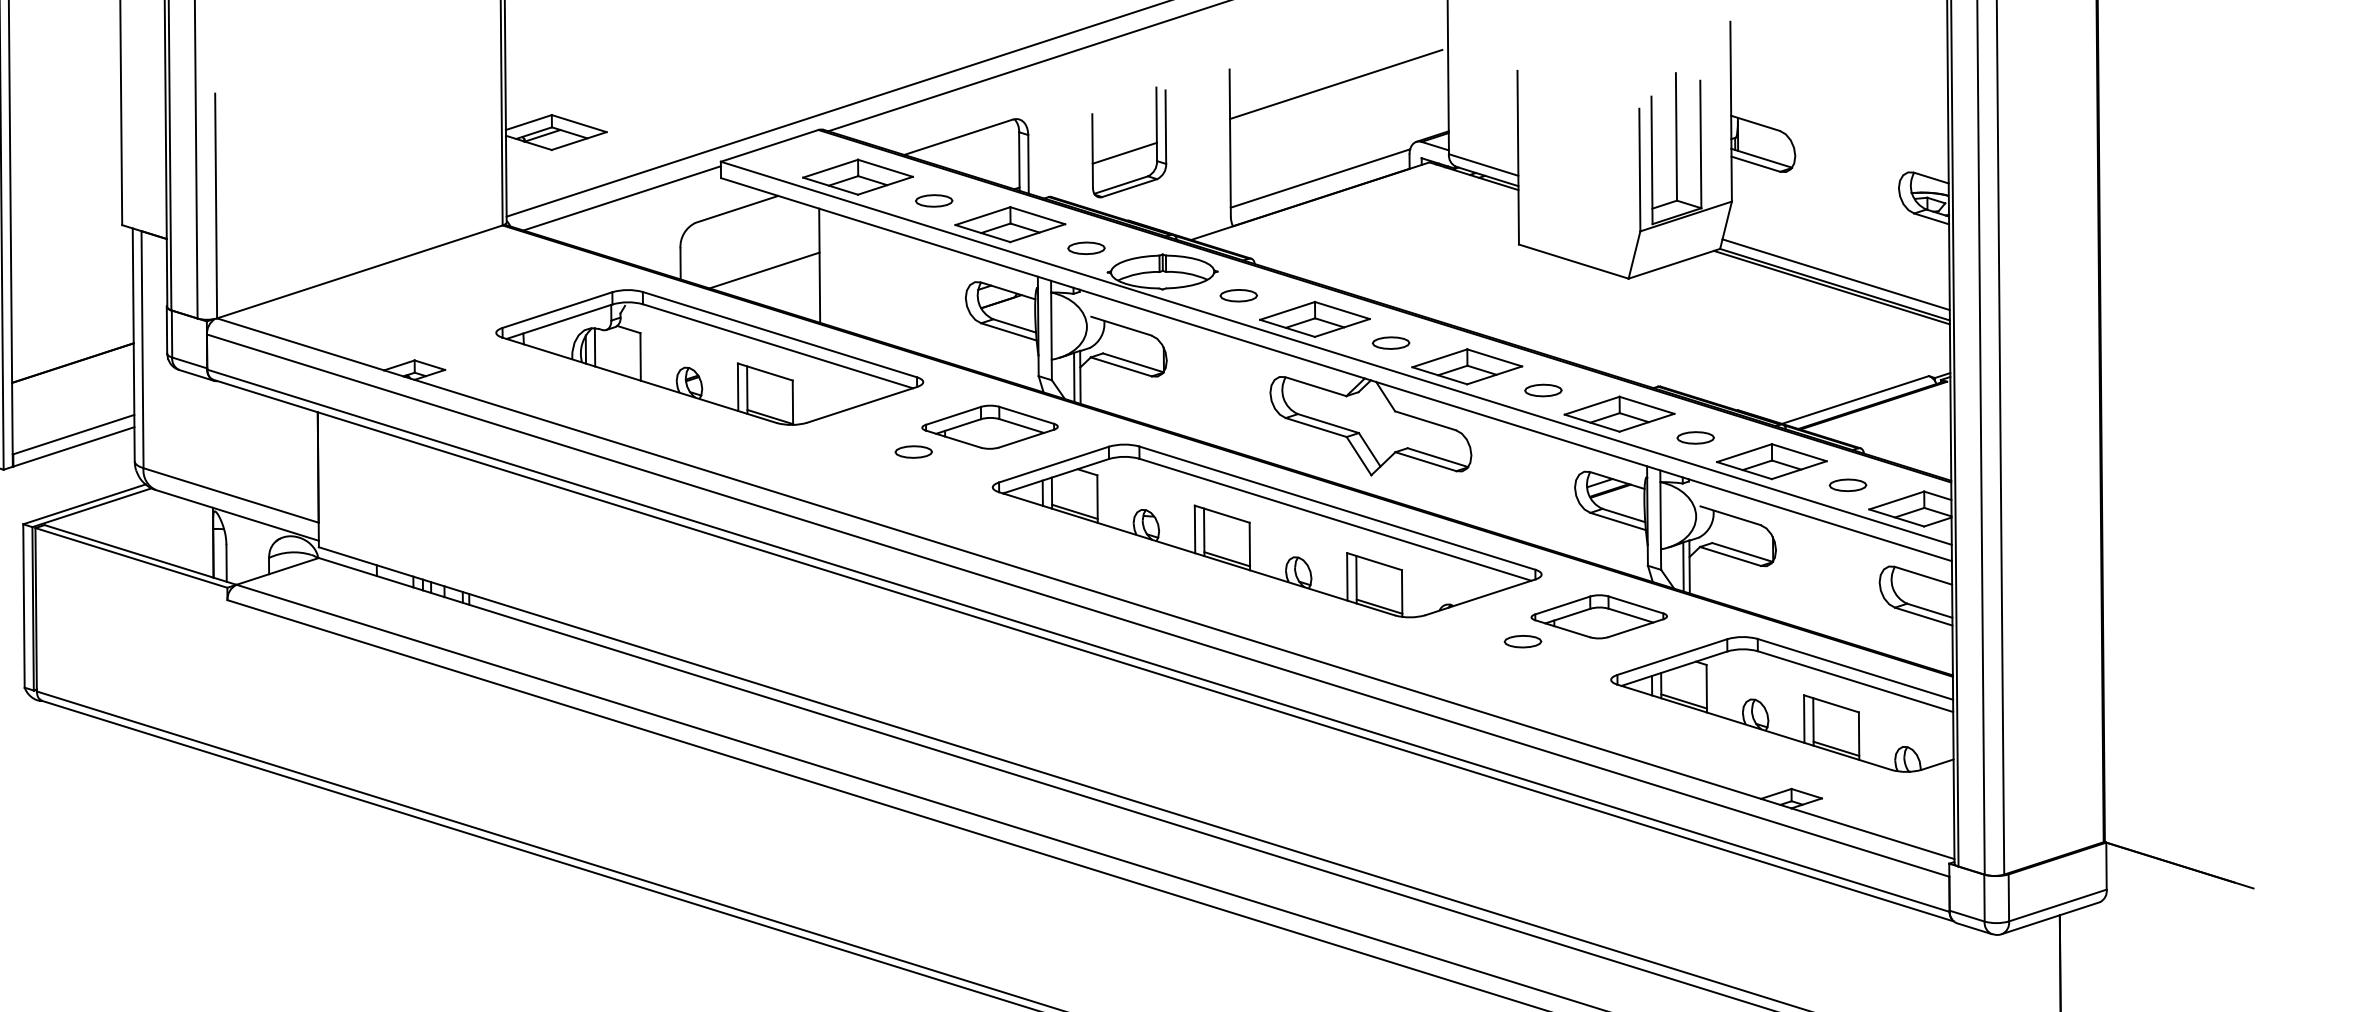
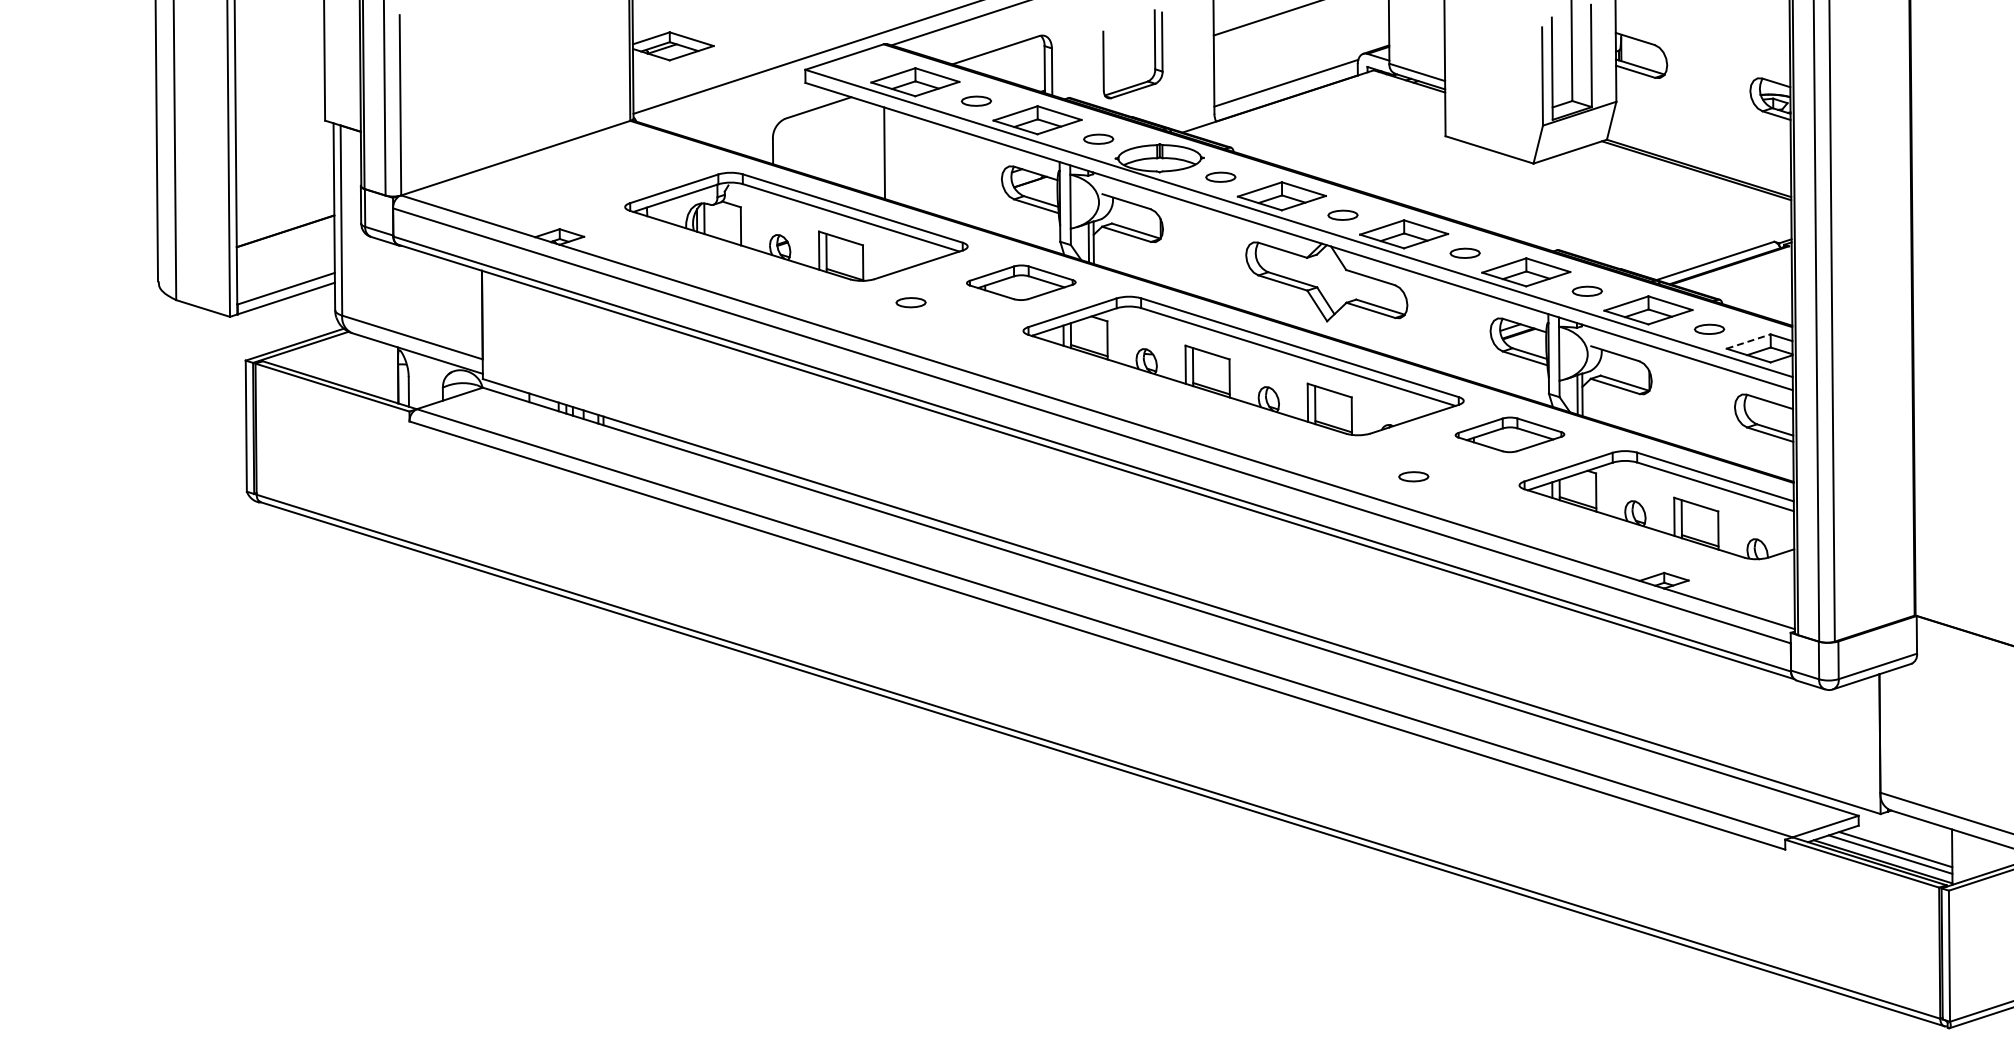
line: (1124, 152) -> (1129, 62), removed
line: (622, 197) -> (726, 98), removed
line: (764, 269) -> (840, 156), removed
line: (1835, 274) -> (1699, 160), removed
part: (913, 451) -> (910, 302), moved
line: (1897, 500) -> (1749, 341), solid -> dashed
part: (1522, 641) -> (1413, 476), moved

